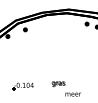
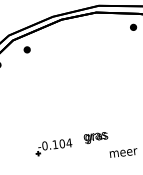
part: (22, 86) -> (52, 147), moved

